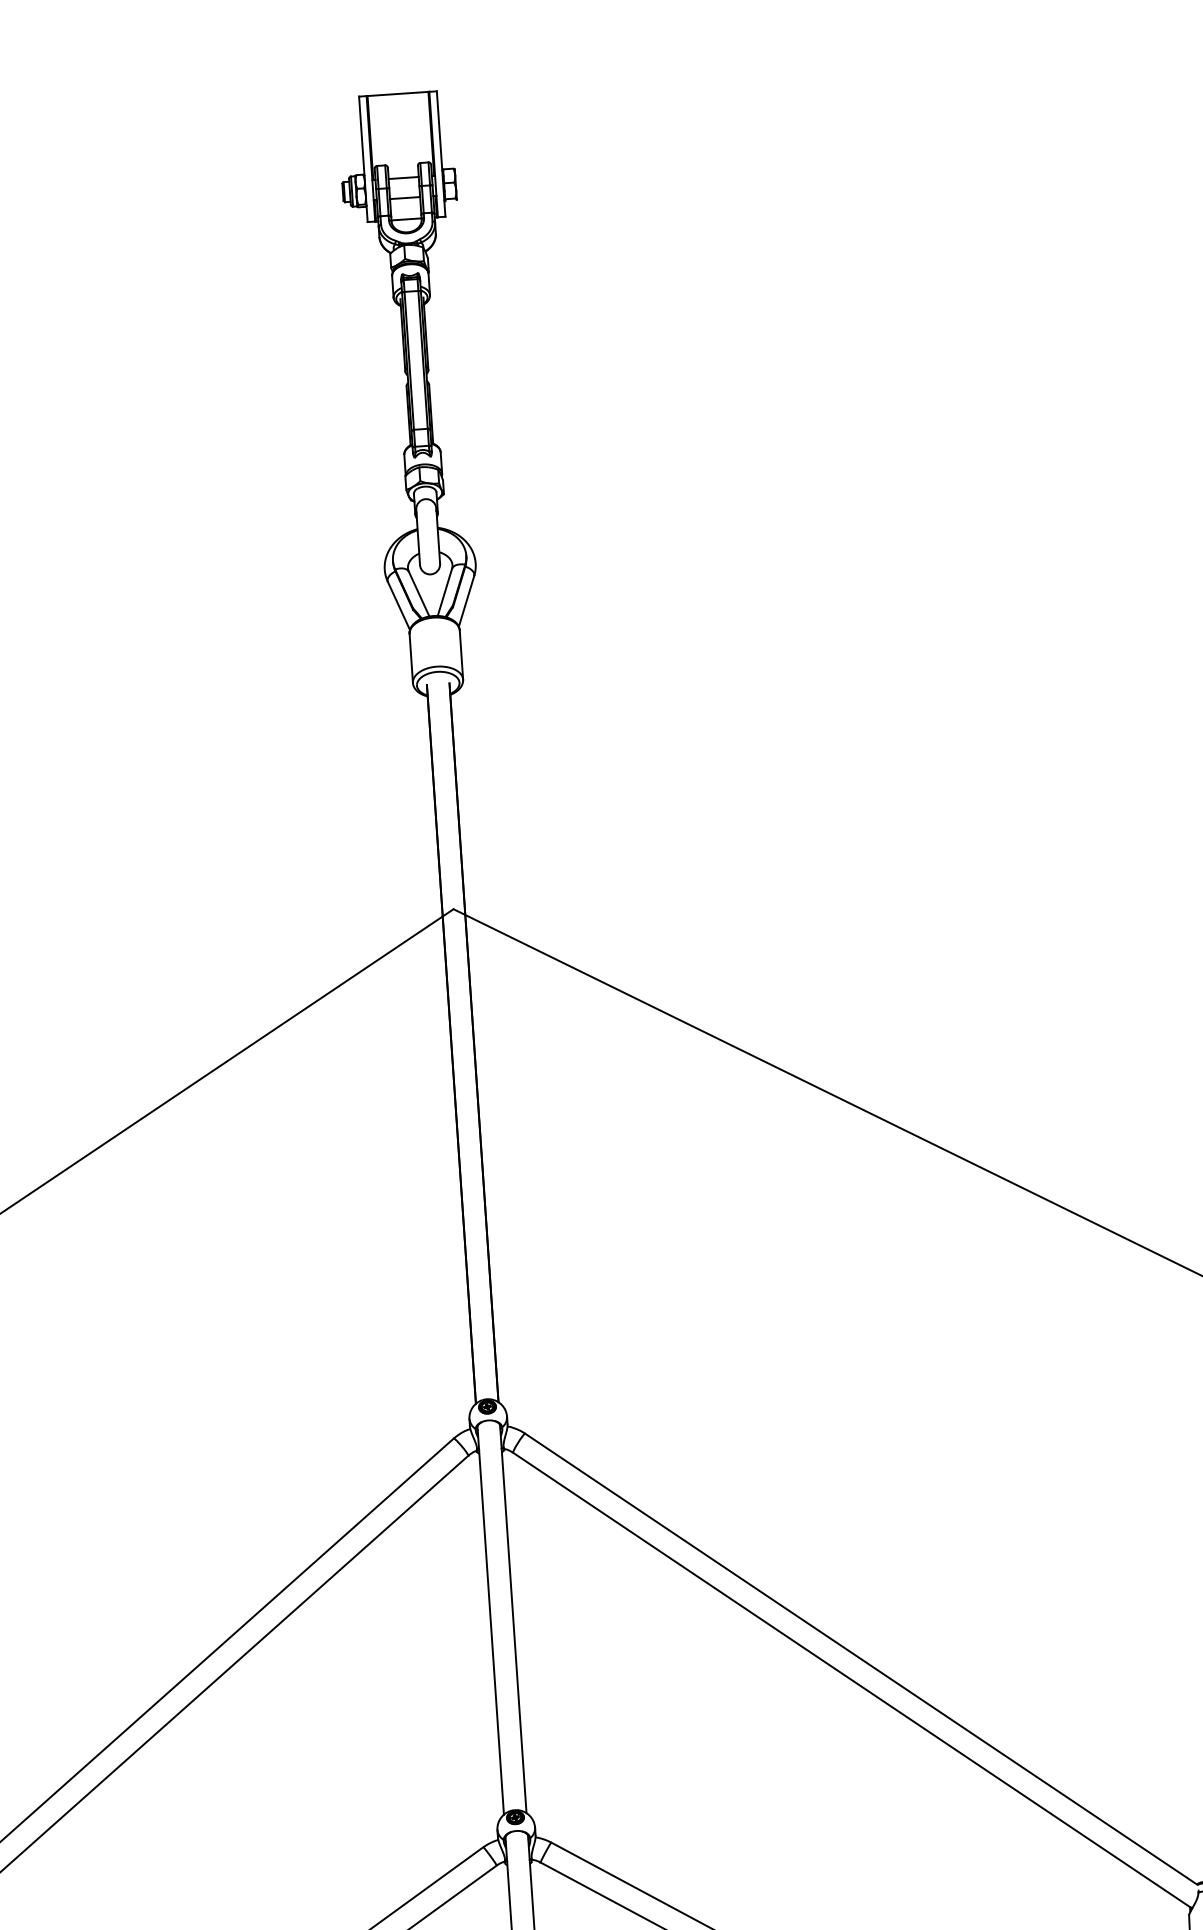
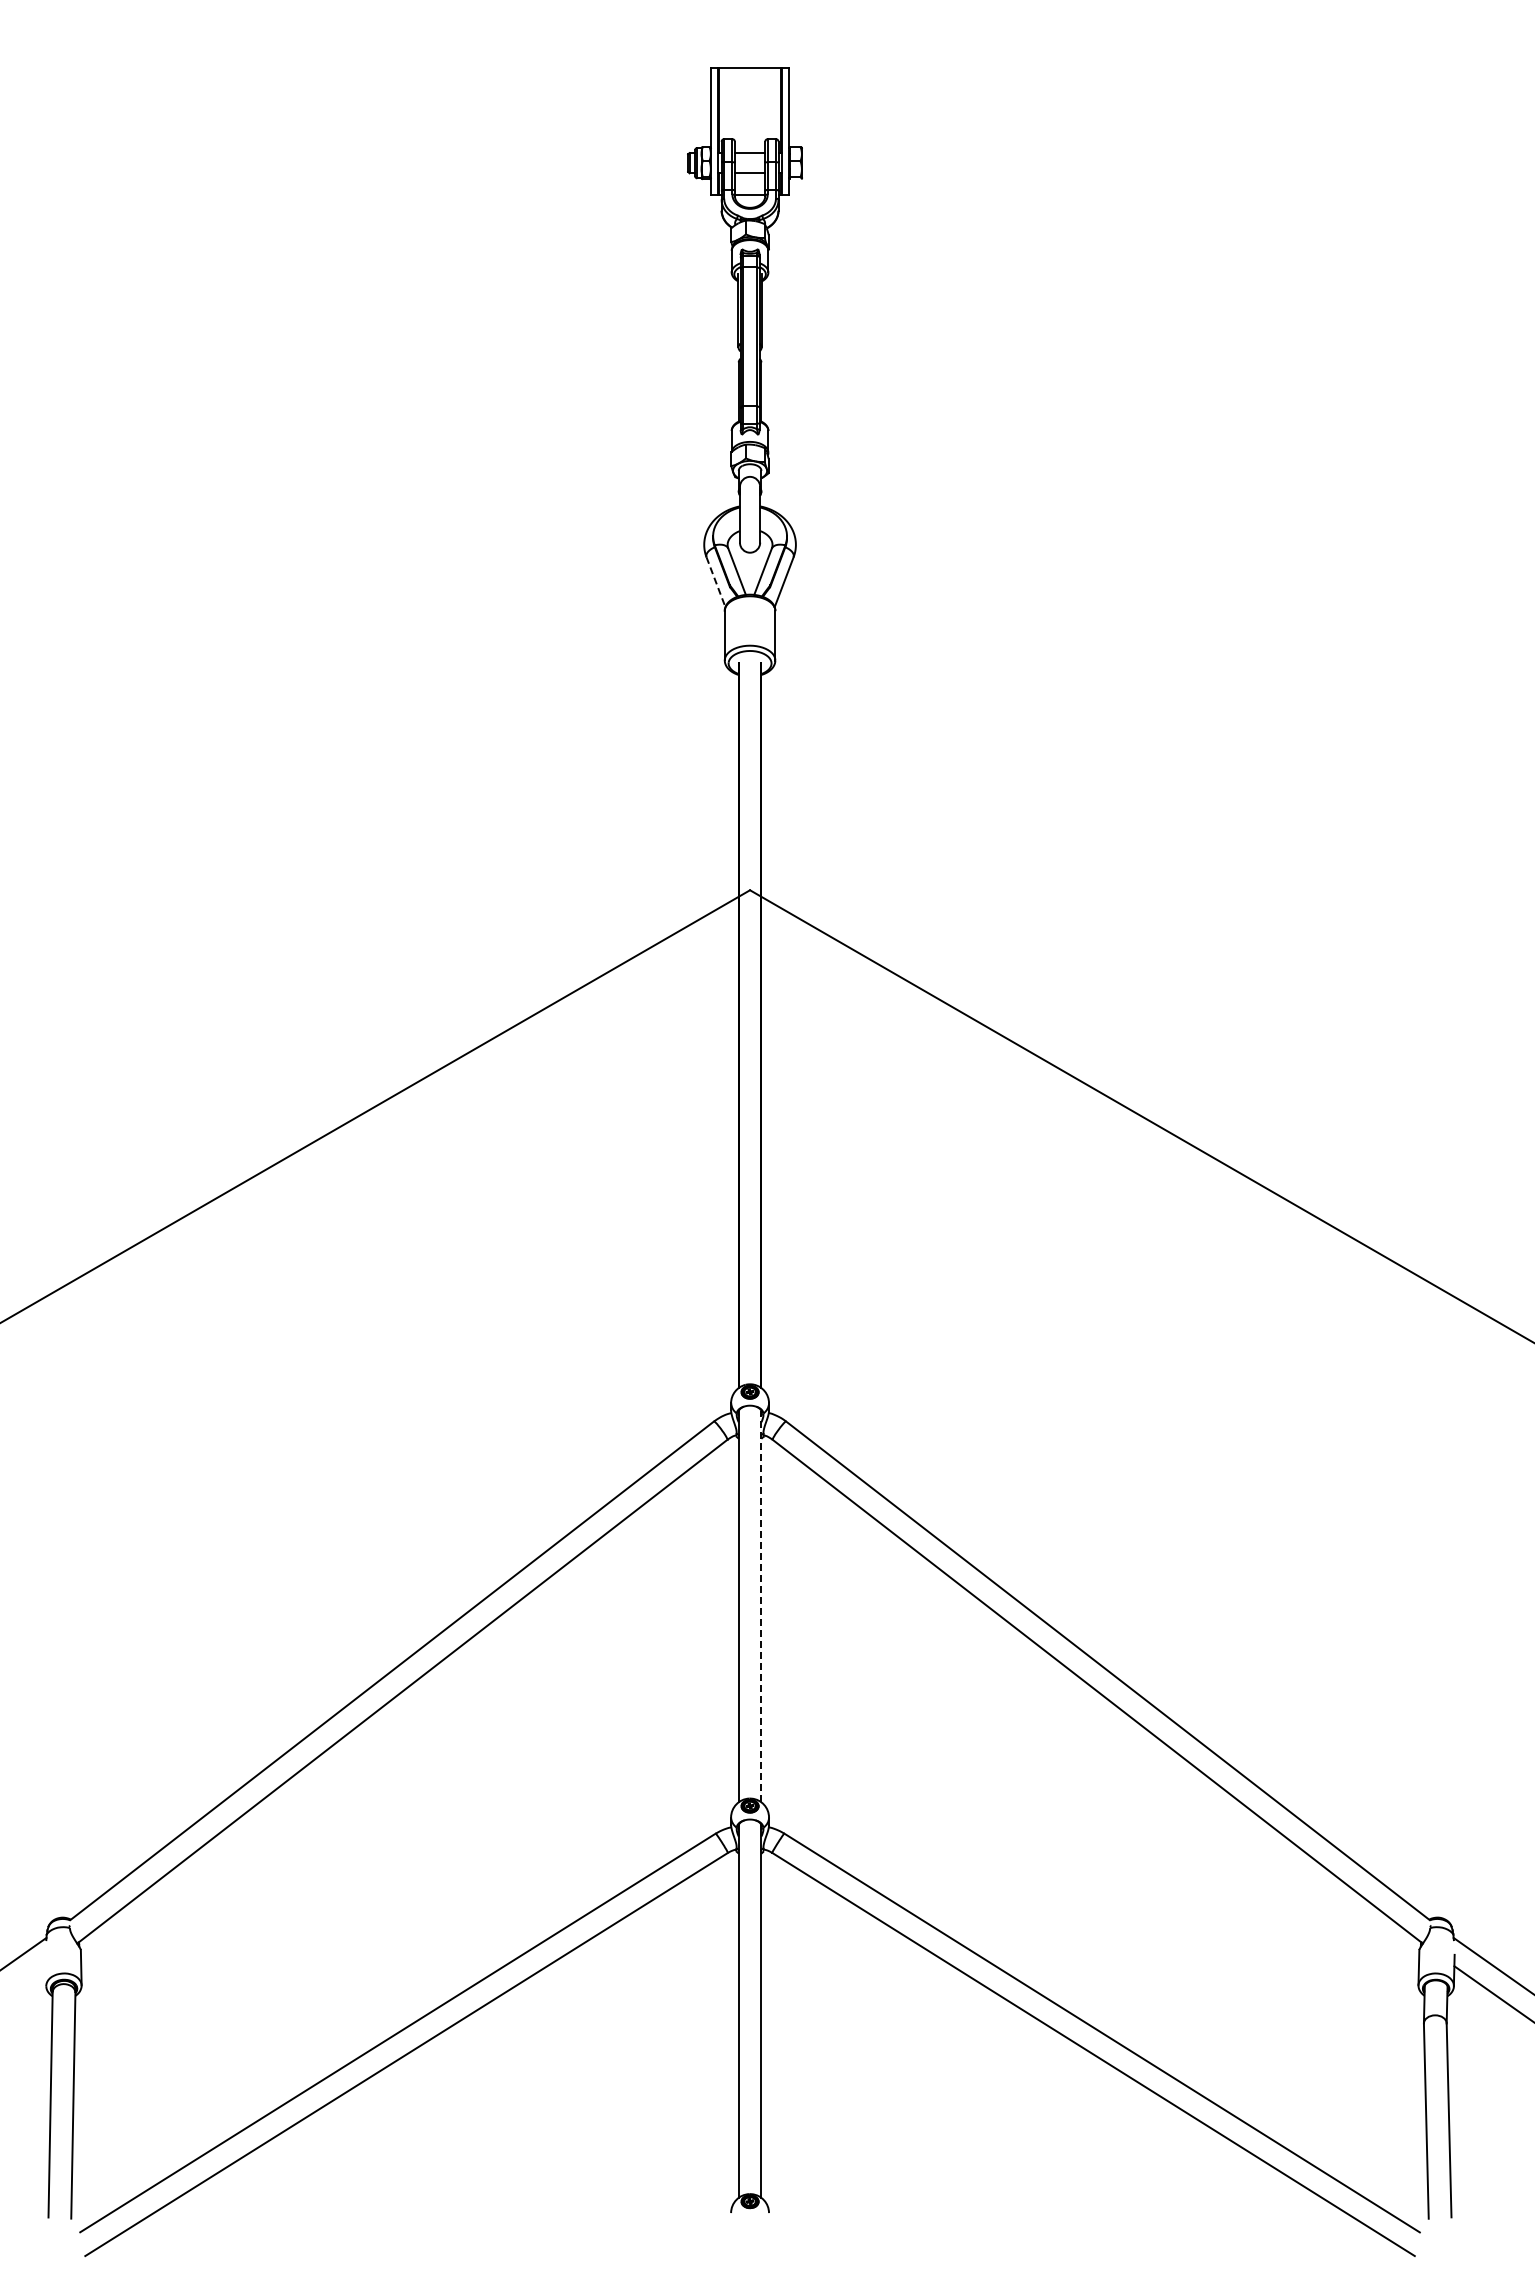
line: (399, 606) -> (716, 582), solid -> dashed
line: (513, 1618) -> (761, 1606), solid -> dashed

